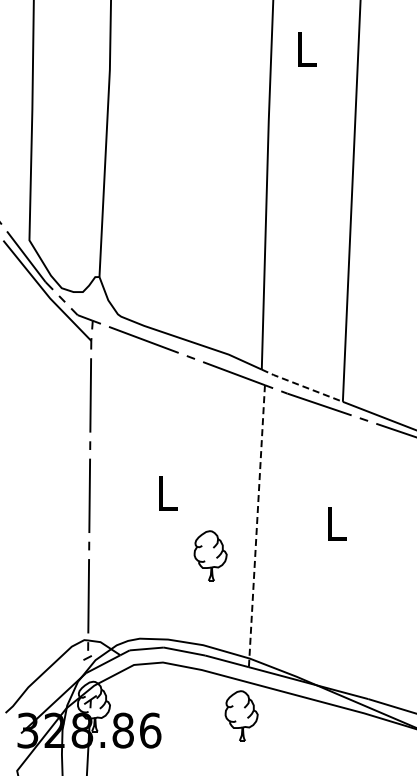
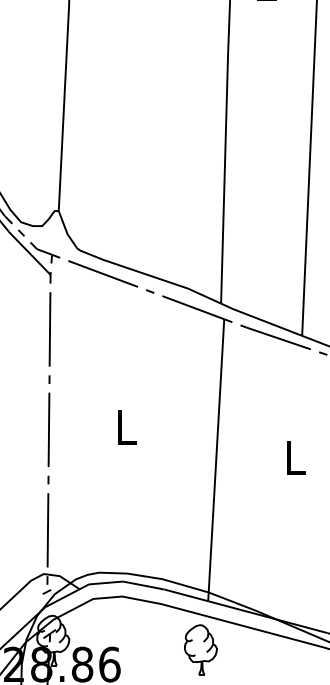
line: (301, 385) -> (260, 319), dashed -> solid
line: (256, 526) -> (215, 460), dashed -> solid
part: (210, 555) -> (169, 489), removed

